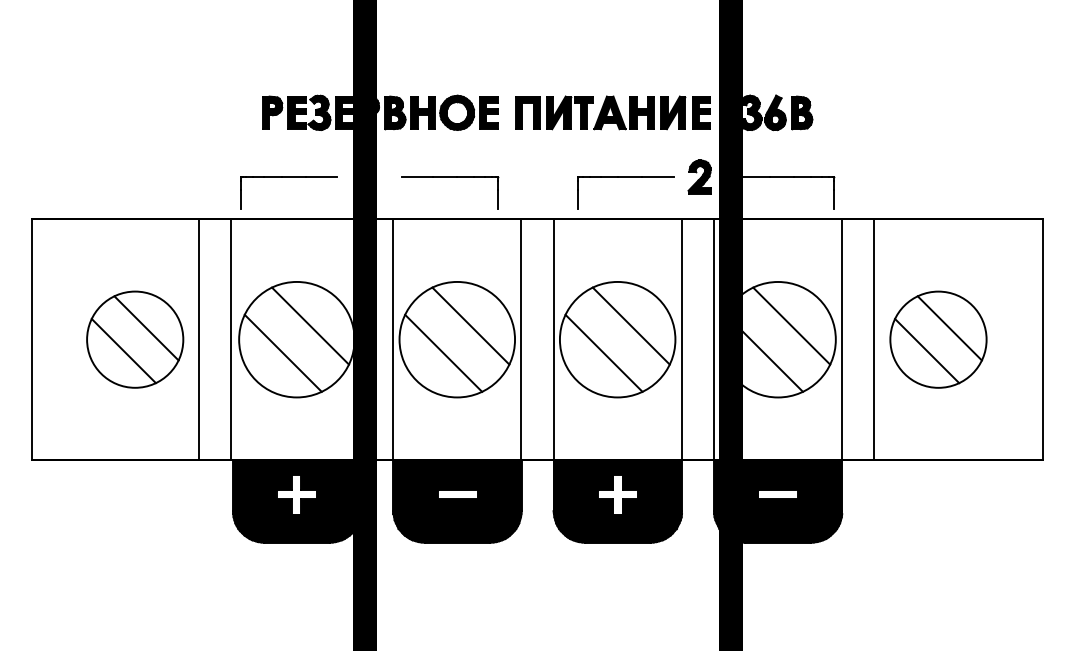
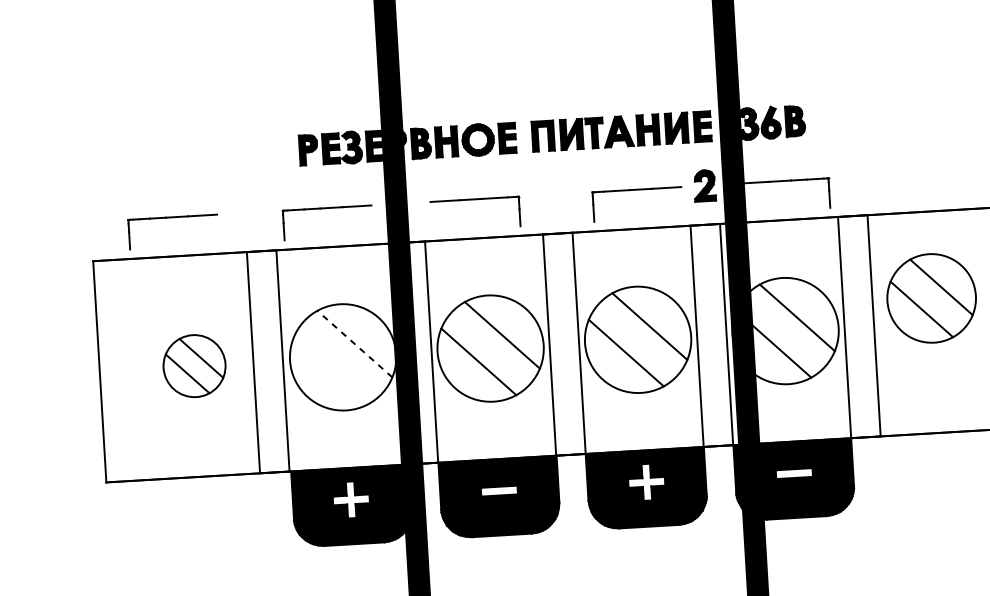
part: (120, 177) -> (172, 217), added
line: (310, 325) -> (354, 343), solid -> dashed
part: (135, 339) -> (194, 365), size x0.7
part: (938, 339) -> (931, 298), moved
line: (282, 352) -> (330, 369), removed

